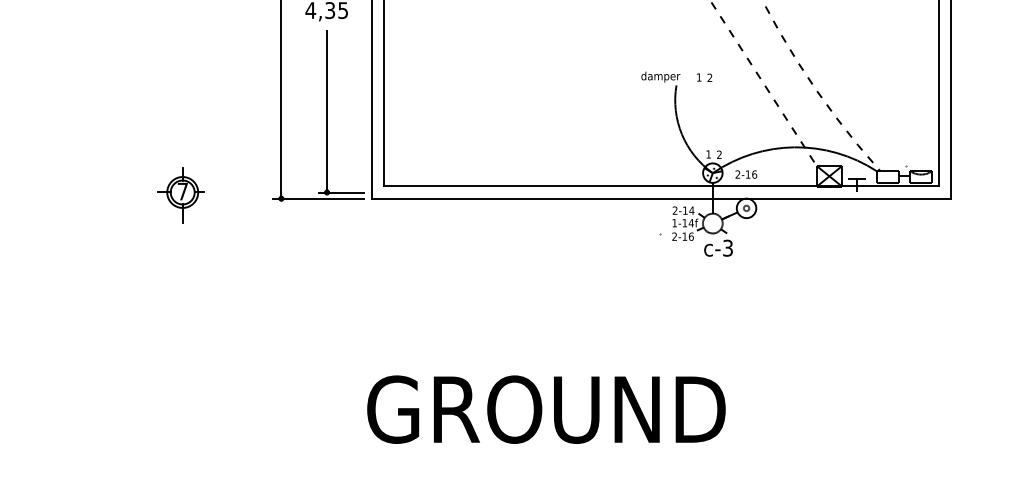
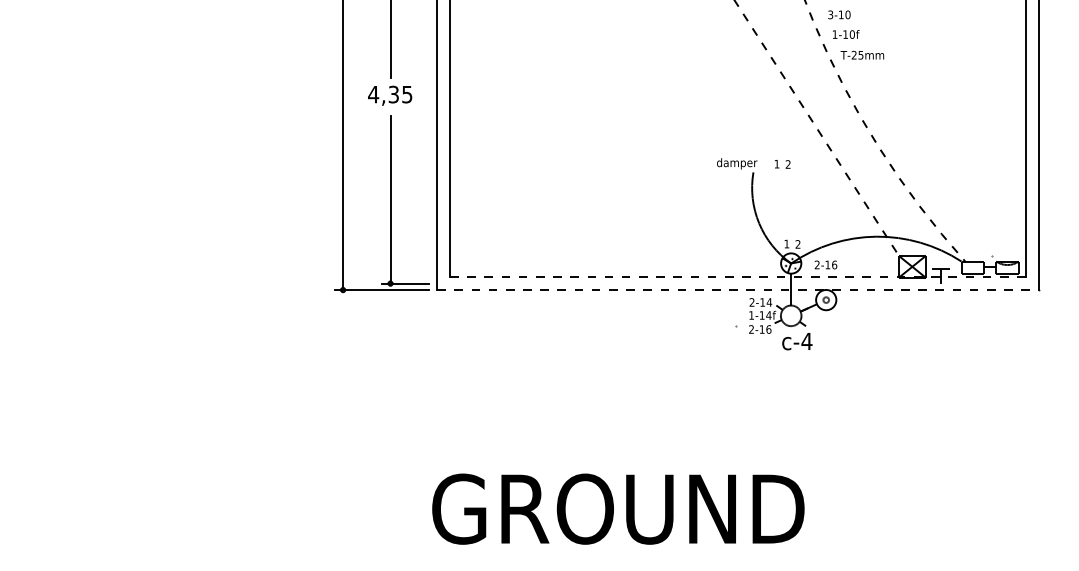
line: (661, 186) -> (737, 277), solid -> dashed
part: (180, 195) -> (238, 286), removed
line: (661, 199) -> (737, 290), solid -> dashed
text: (727, 248) -> (806, 341), c-3 -> c-4

